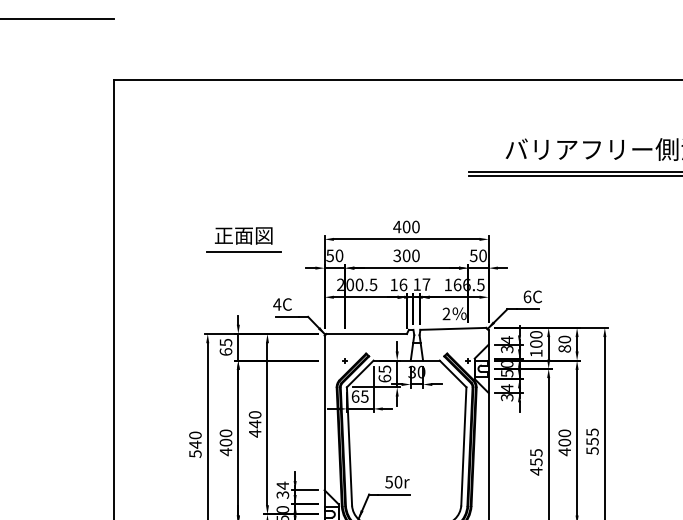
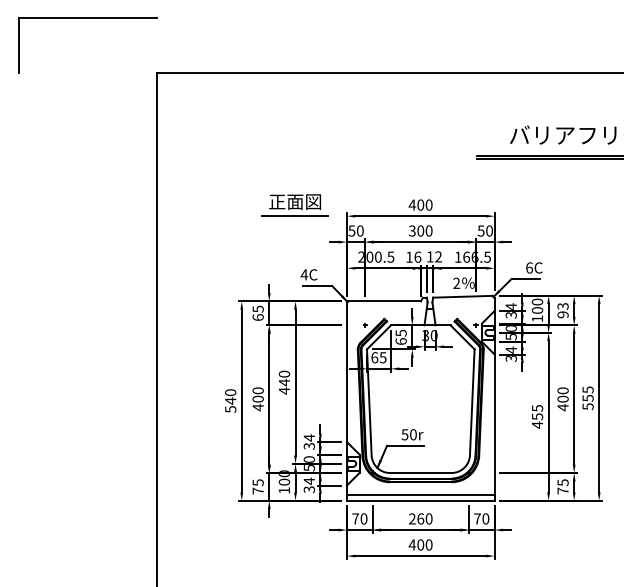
part: (243, 239) -> (294, 205), moved
text: (426, 284) -> (438, 256), 17 -> 12
text: (564, 344) -> (562, 310), 80 -> 93

